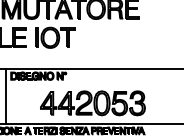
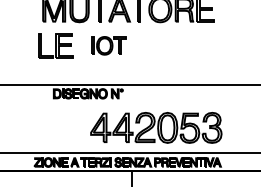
part: (54, 37) -> (108, 45), size x0.7
line: (5, 96) -> (46, 119), removed

